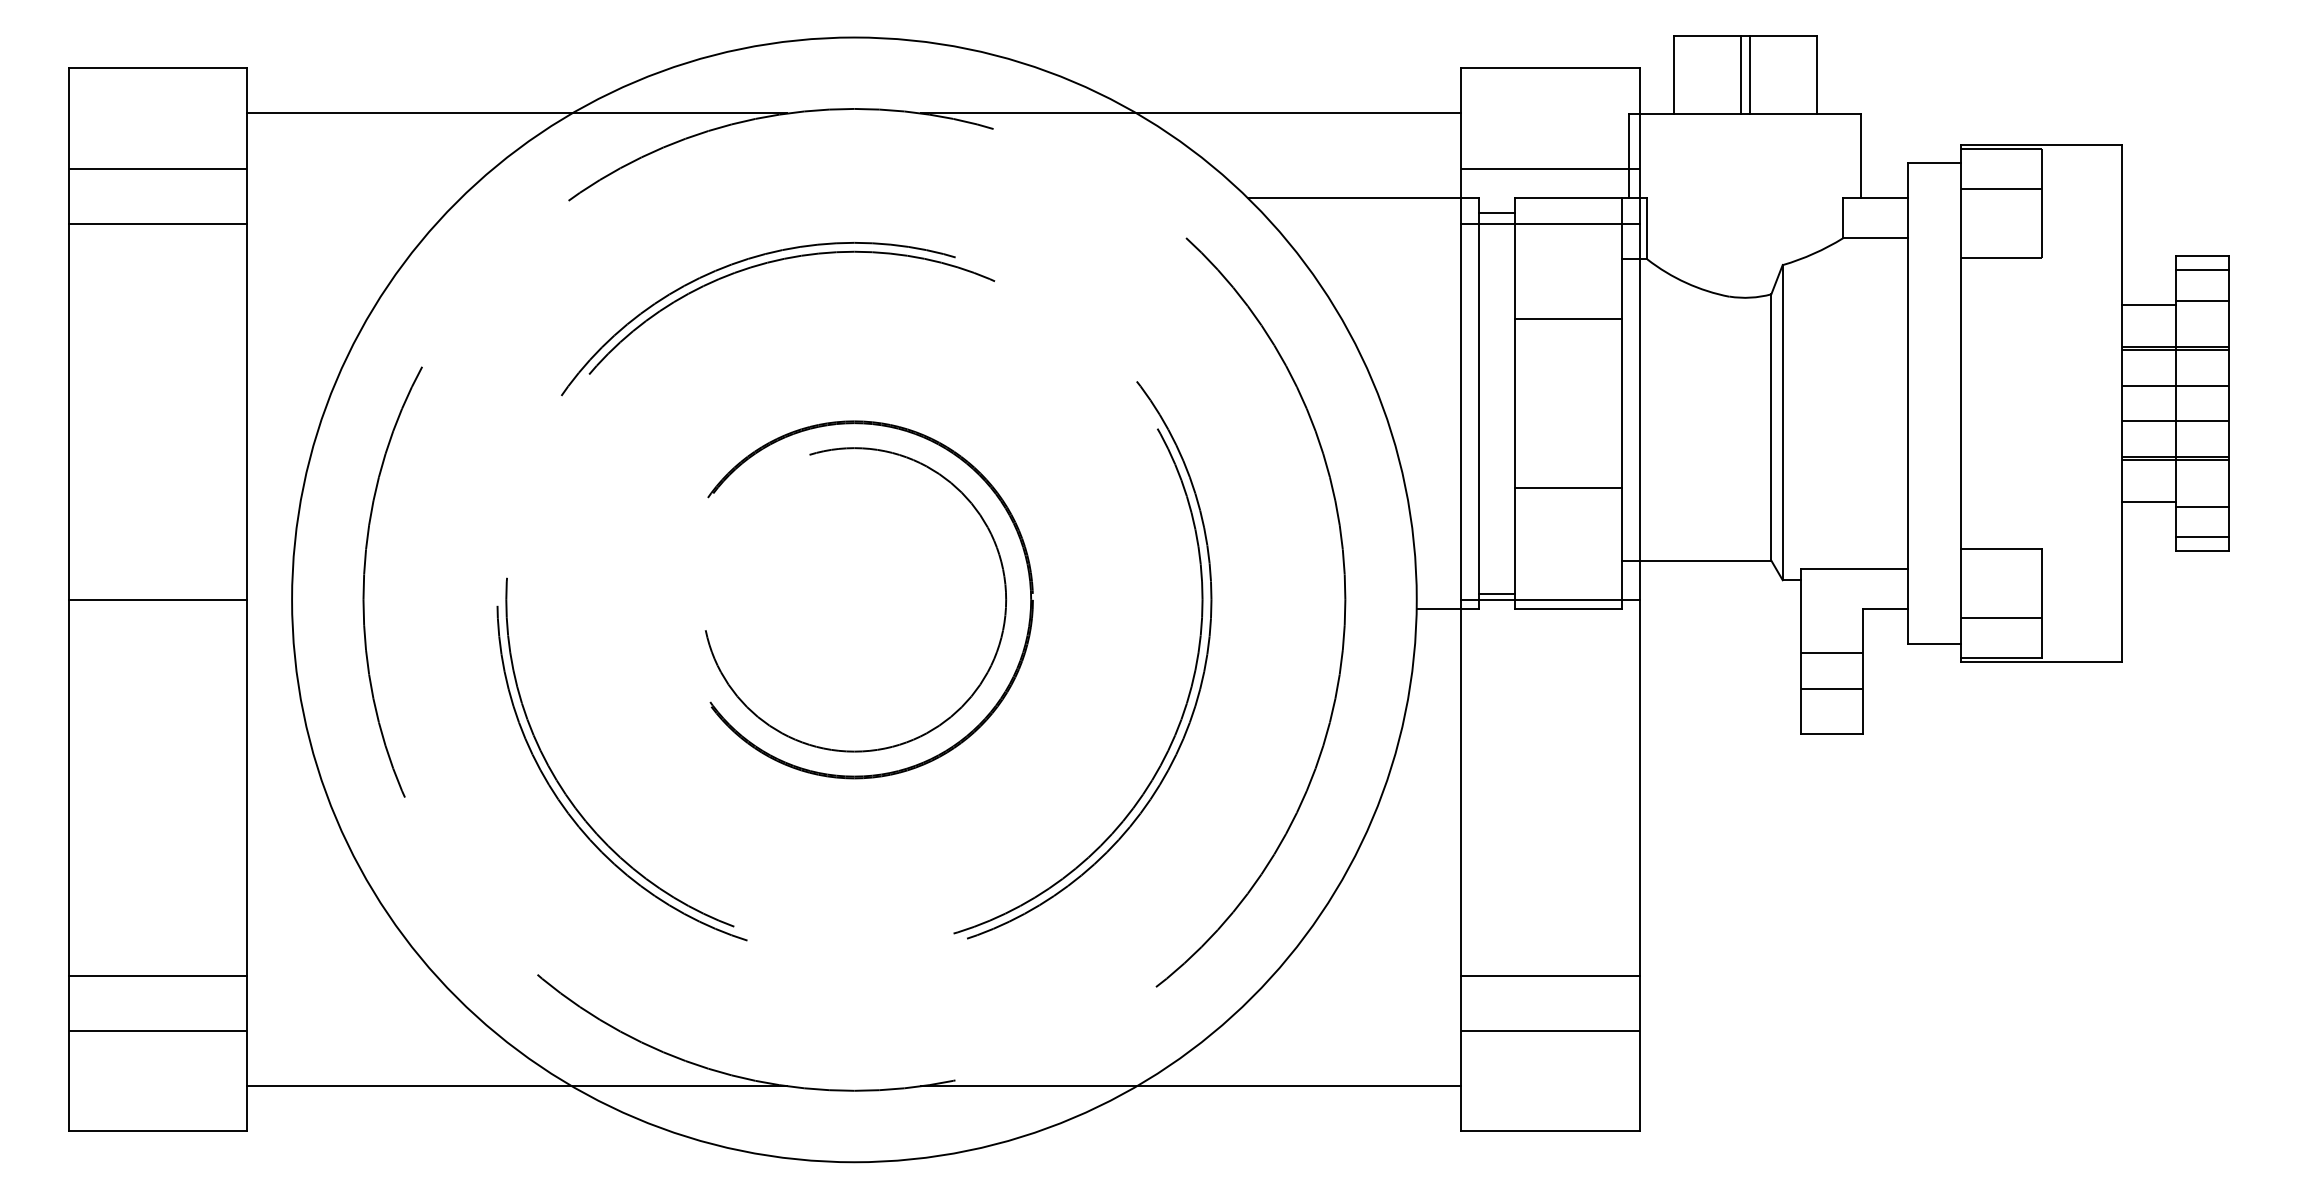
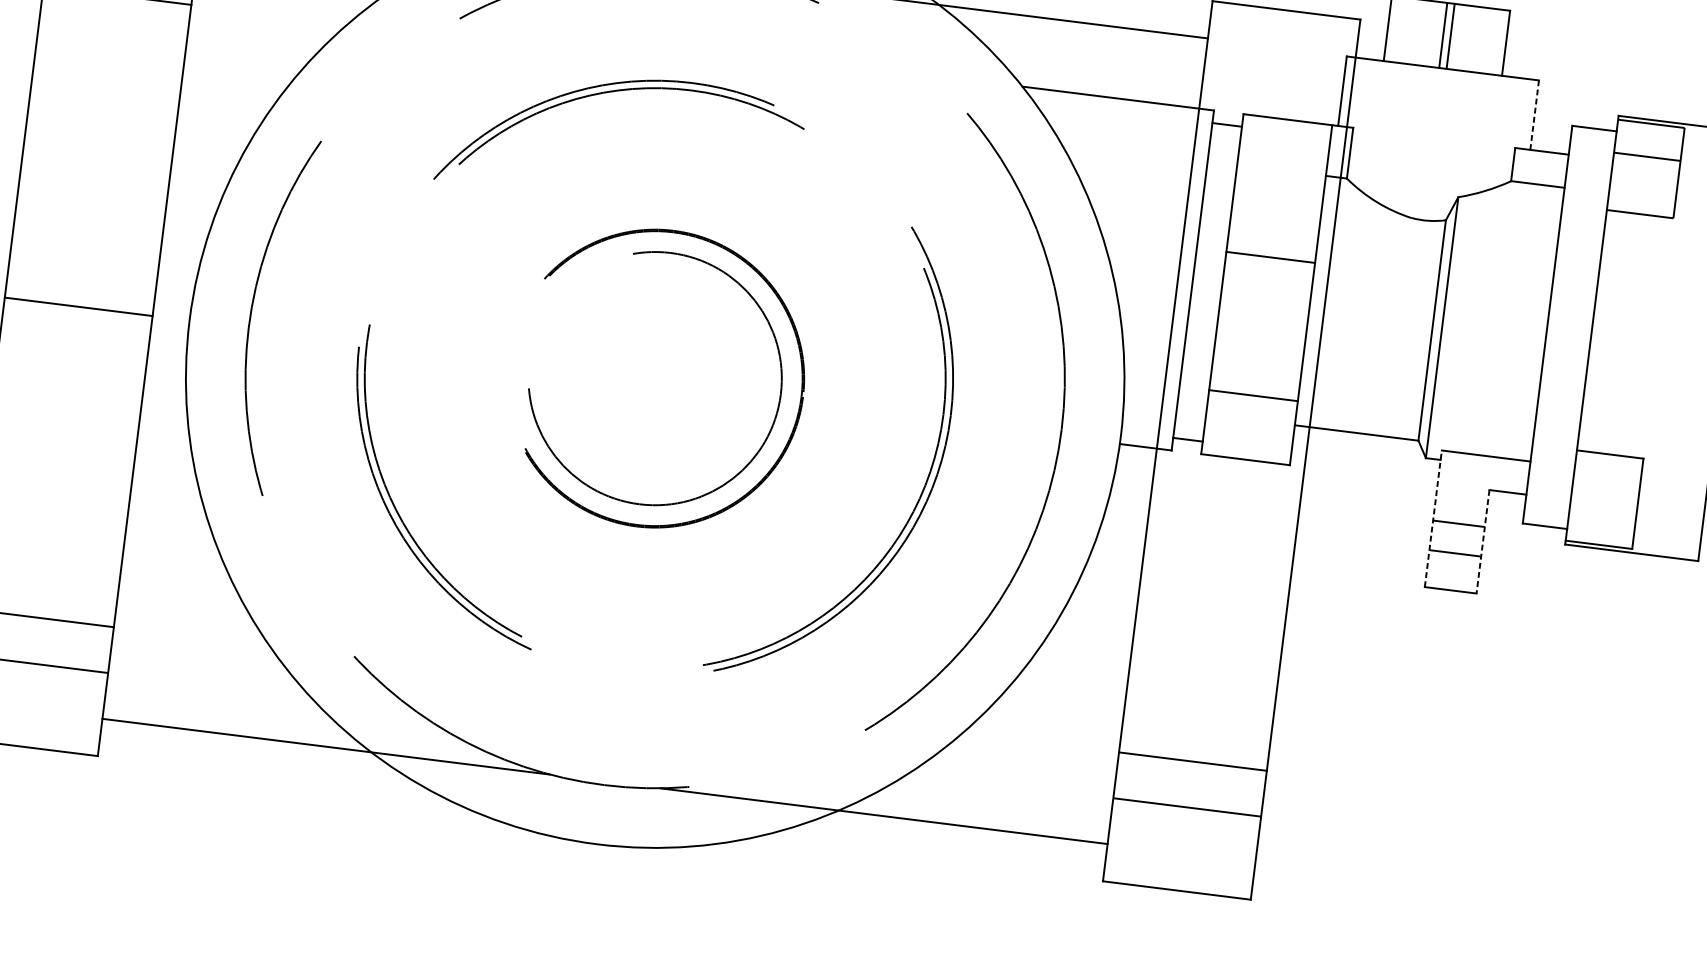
line: (1861, 156) -> (1534, 115), solid -> dashed
line: (1550, 168) -> (1276, 93), removed
line: (1550, 224) -> (1270, 139), removed
line: (1568, 318) -> (1270, 257), moved
line: (1568, 488) -> (1253, 395), moved
line: (1550, 599) -> (1231, 450), removed
line: (2001, 617) -> (1603, 511), removed
line: (1800, 650) -> (1433, 518), solid -> dashed
line: (1863, 671) -> (1483, 542), solid -> dashed

